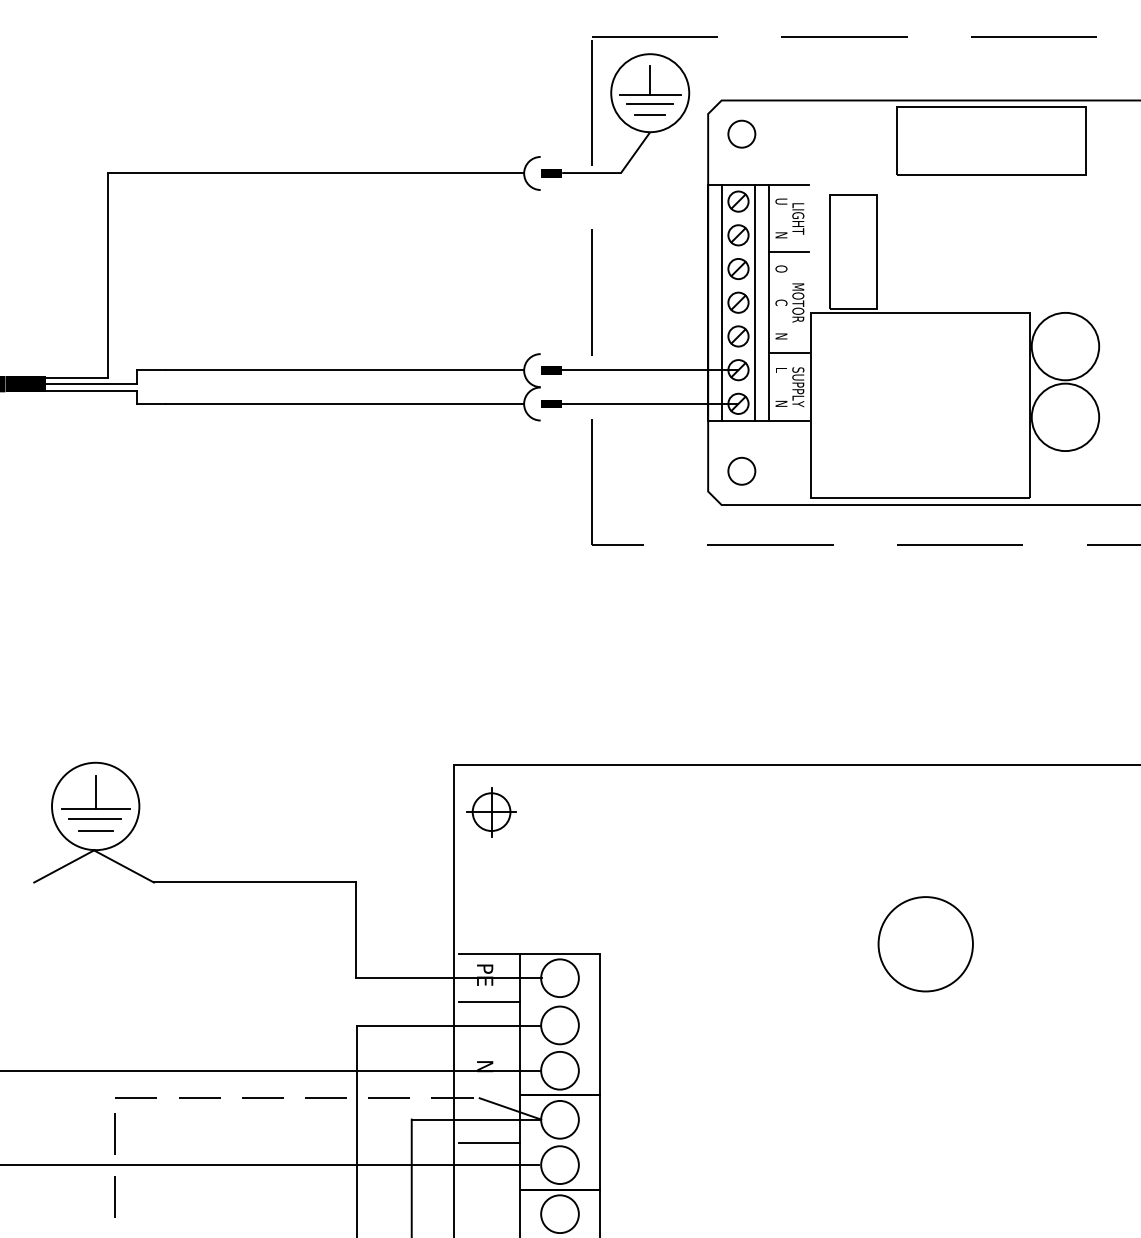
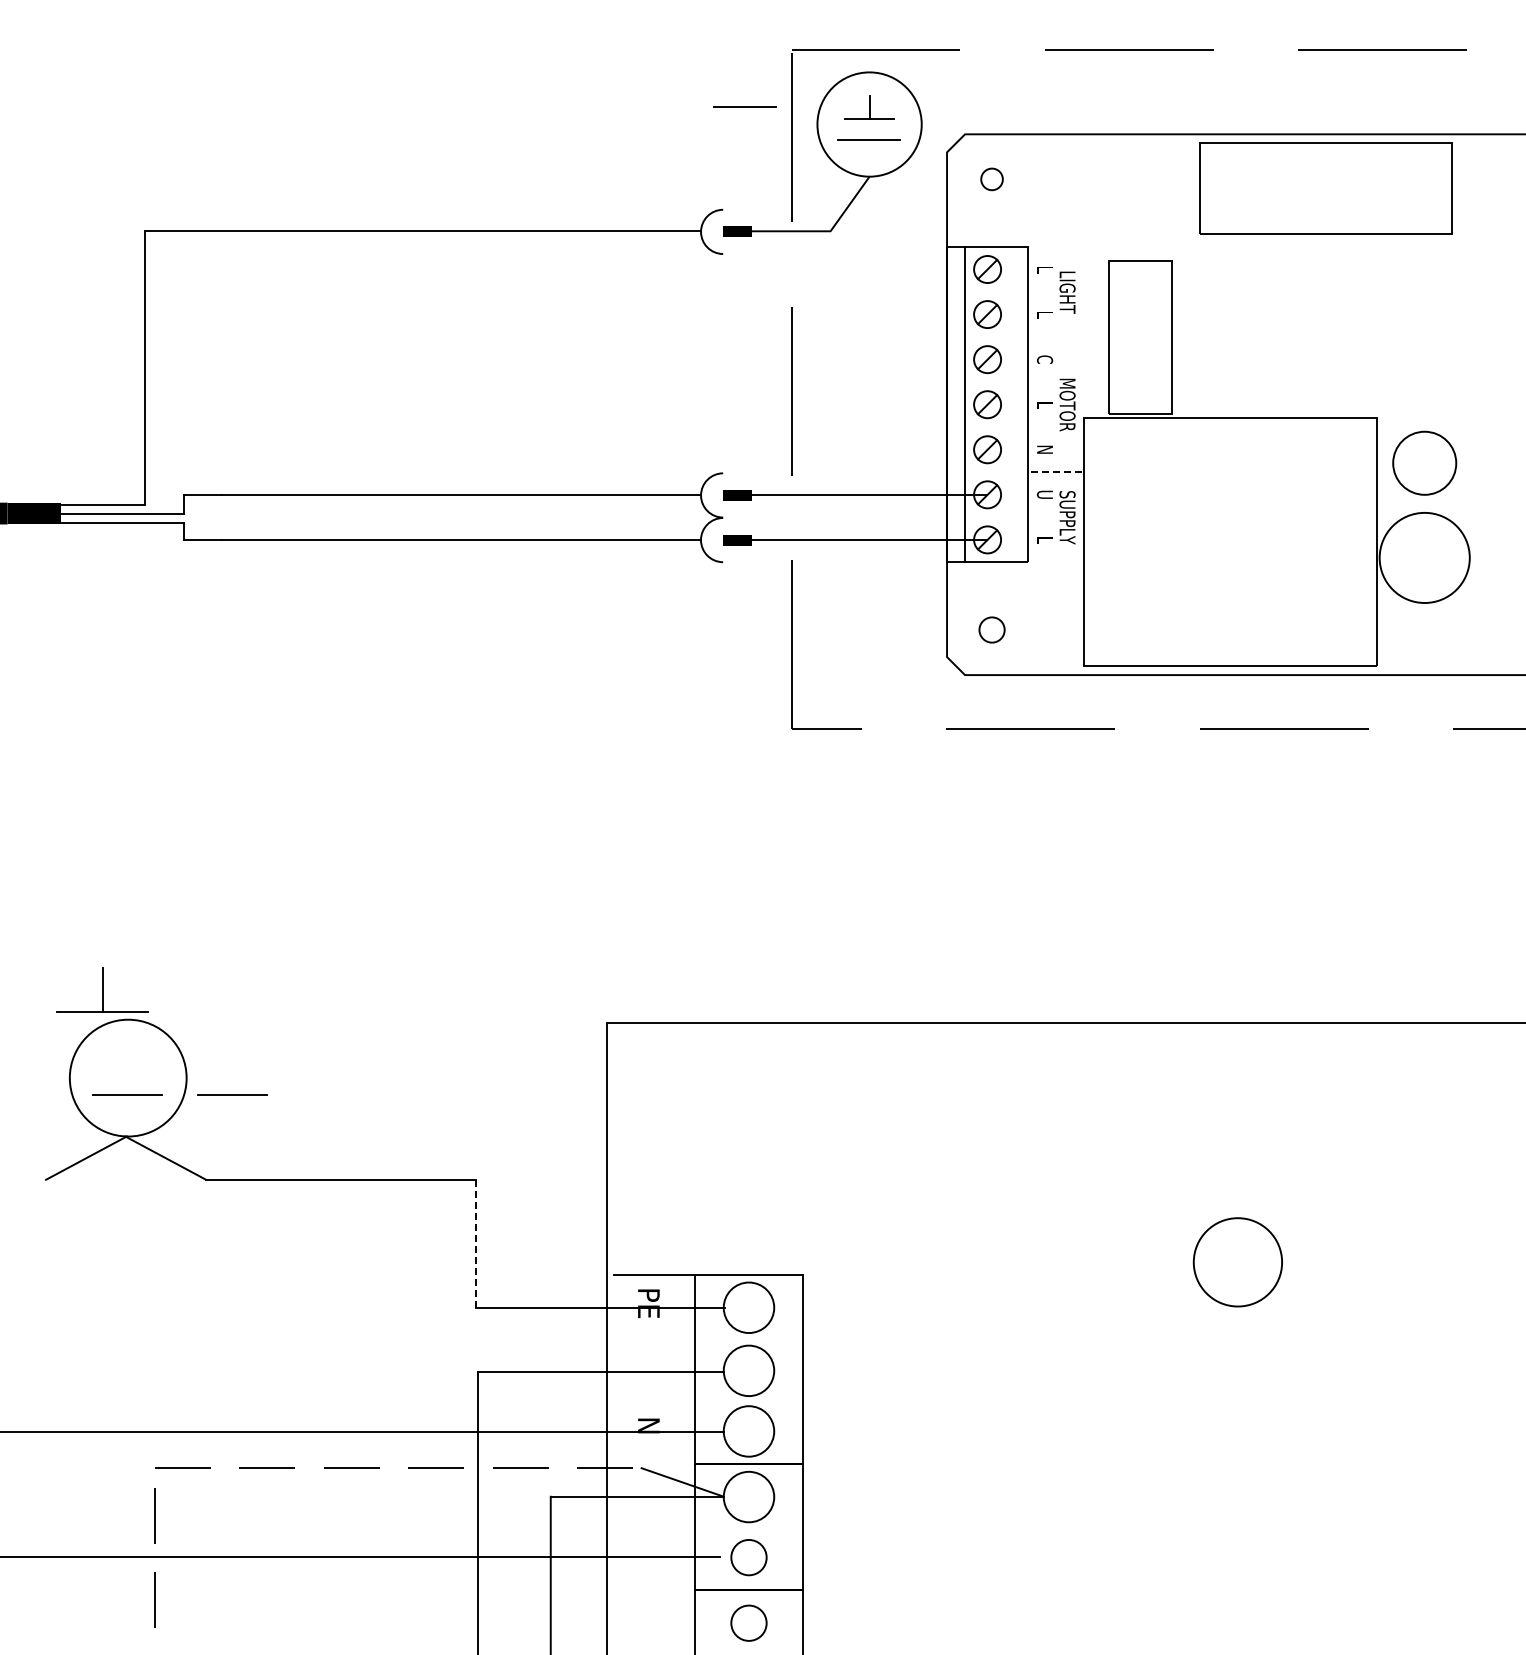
line: (556, 79) -> (744, 106), added
part: (650, 80) -> (869, 107), size x0.6
line: (650, 114) -> (869, 153), removed
circle: (741, 134) -> (991, 179), size x0.6
line: (789, 184) -> (1055, 246), removed
text: (781, 201) -> (1044, 269), U -> L
text: (781, 235) -> (1044, 314), N -> L
line: (789, 252) -> (1055, 337), removed
text: (781, 268) -> (1045, 359), O -> C
line: (755, 302) -> (1010, 404), removed
text: (781, 302) -> (1044, 404), C -> L
circle: (1065, 346) -> (1424, 463), size x0.7
line: (788, 353) -> (1054, 472), solid -> dashed
text: (781, 369) -> (1044, 494), L -> U
text: (781, 403) -> (1044, 539), N -> L
line: (789, 420) -> (1055, 562), removed
circle: (741, 470) -> (991, 629), size x0.7
part: (95, 791) -> (102, 989), moved
part: (491, 811) -> (657, 1085), removed
line: (173, 818) -> (232, 1094), added
line: (95, 830) -> (127, 1110), removed
line: (355, 930) -> (475, 1244), solid -> dashed
circle: (925, 944) -> (1237, 1262), size x0.7
line: (489, 1001) -> (654, 1339), removed
line: (489, 1143) -> (654, 1528), removed
circle: (559, 1165) -> (748, 1557), size x0.7
circle: (559, 1214) -> (748, 1623), size x0.7

